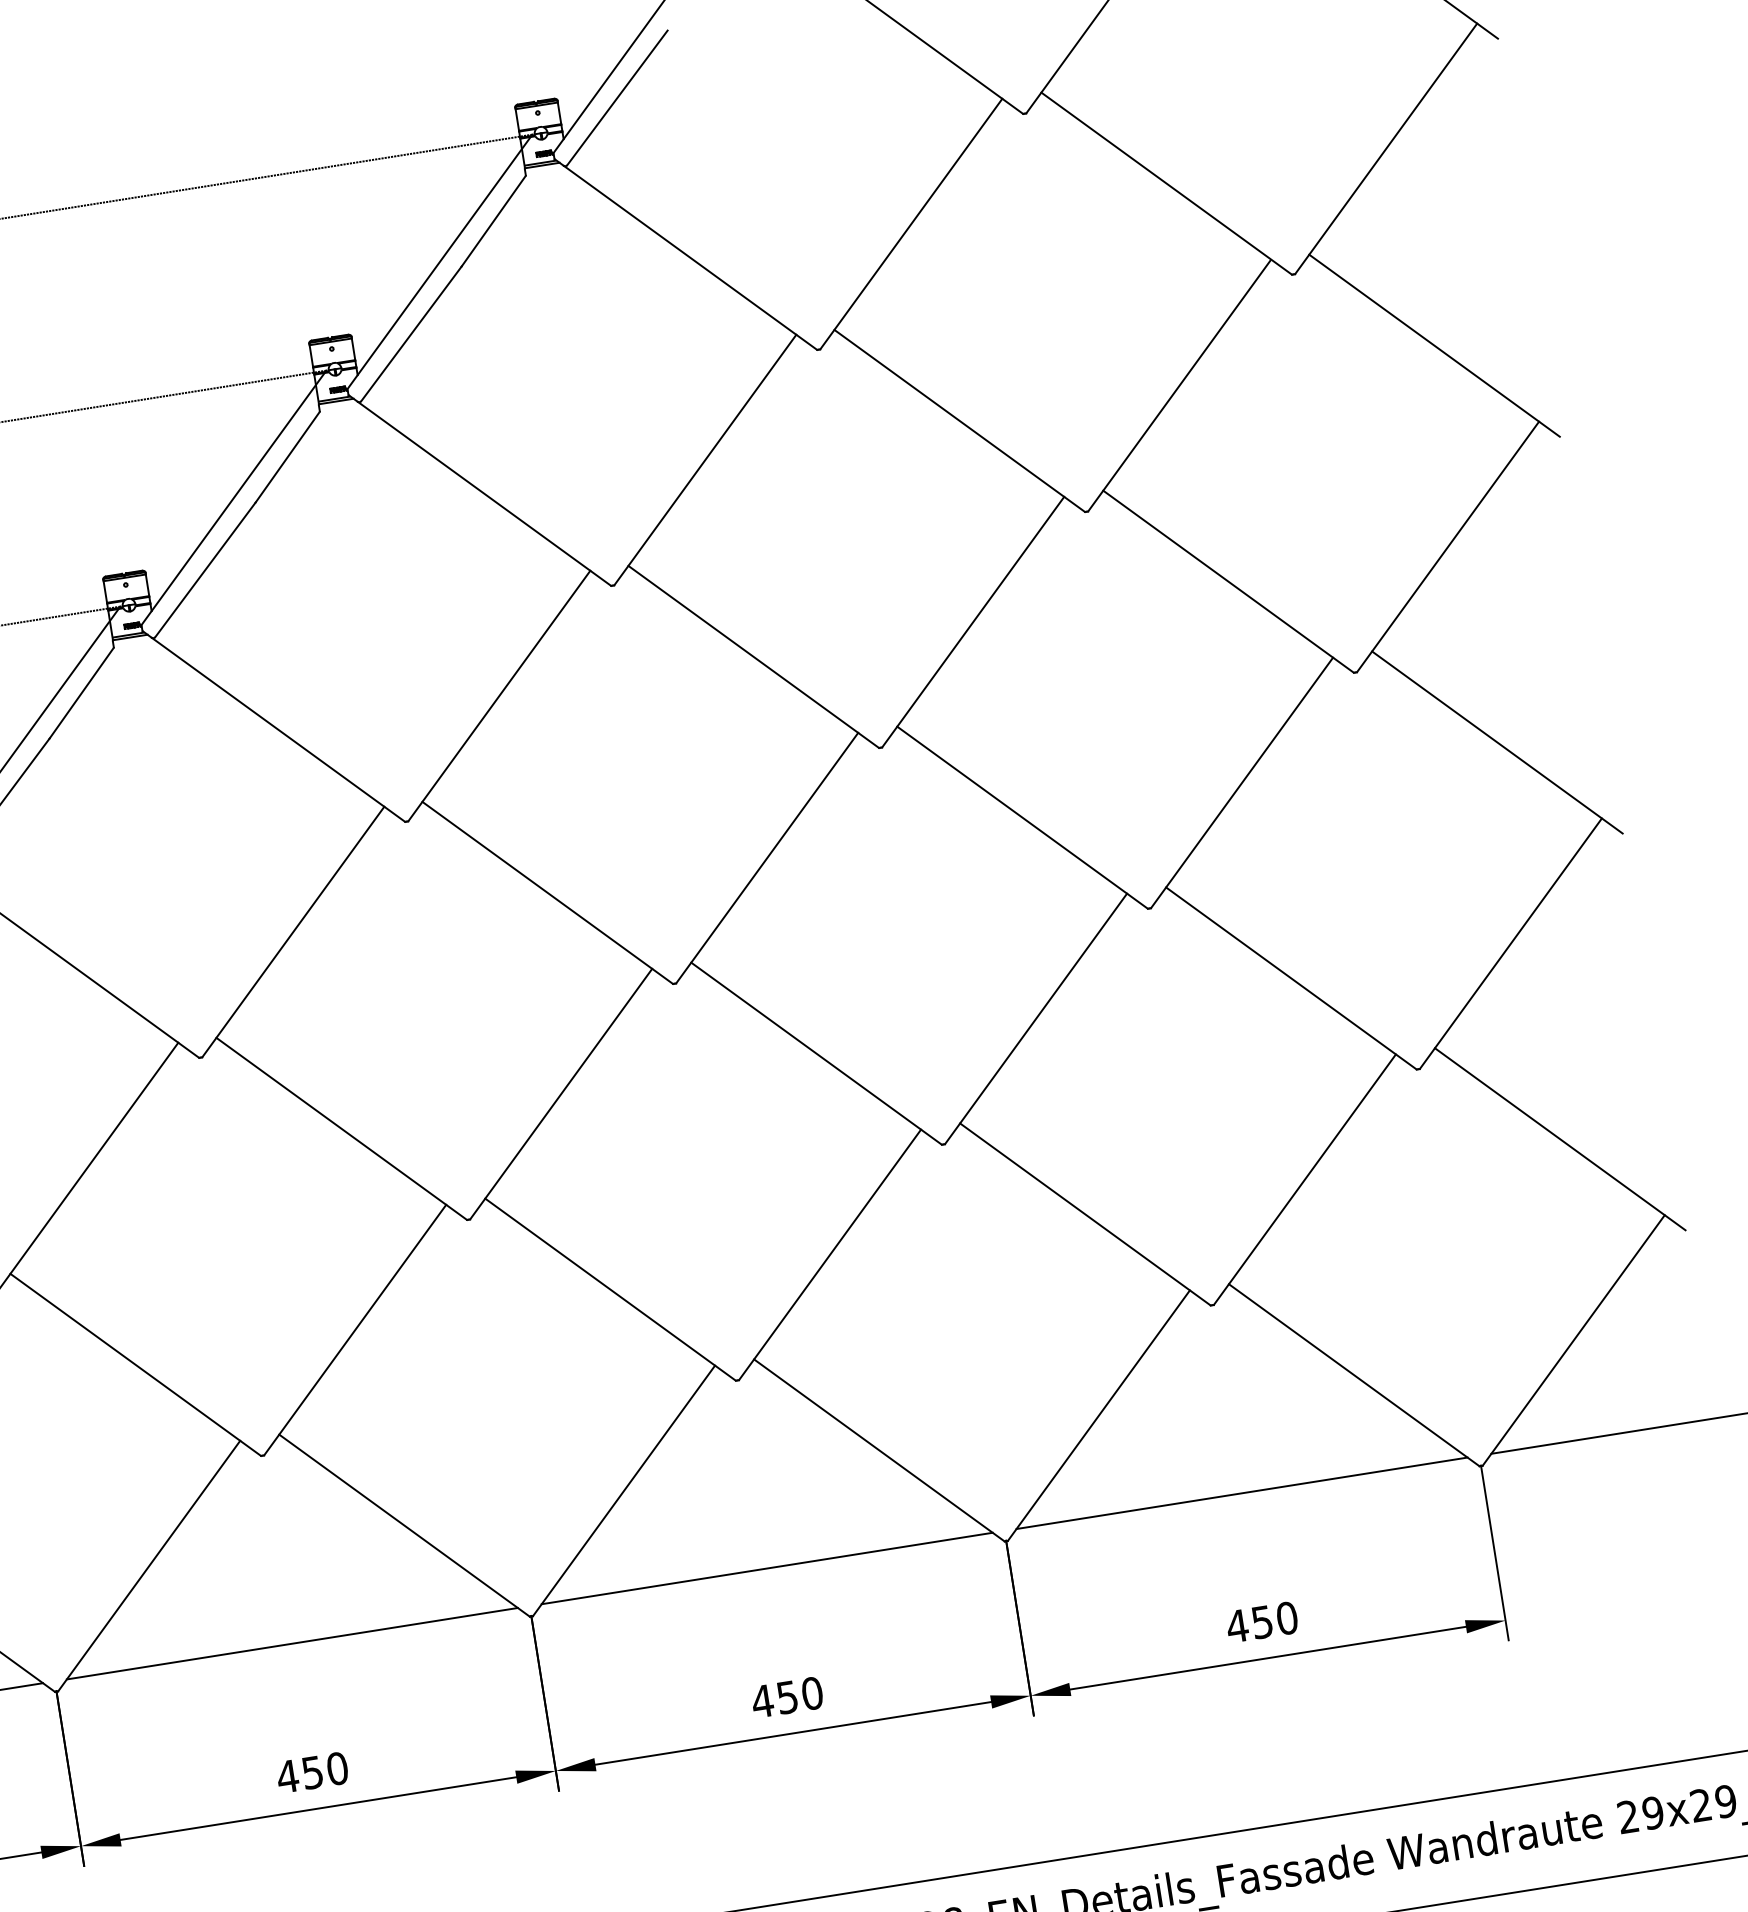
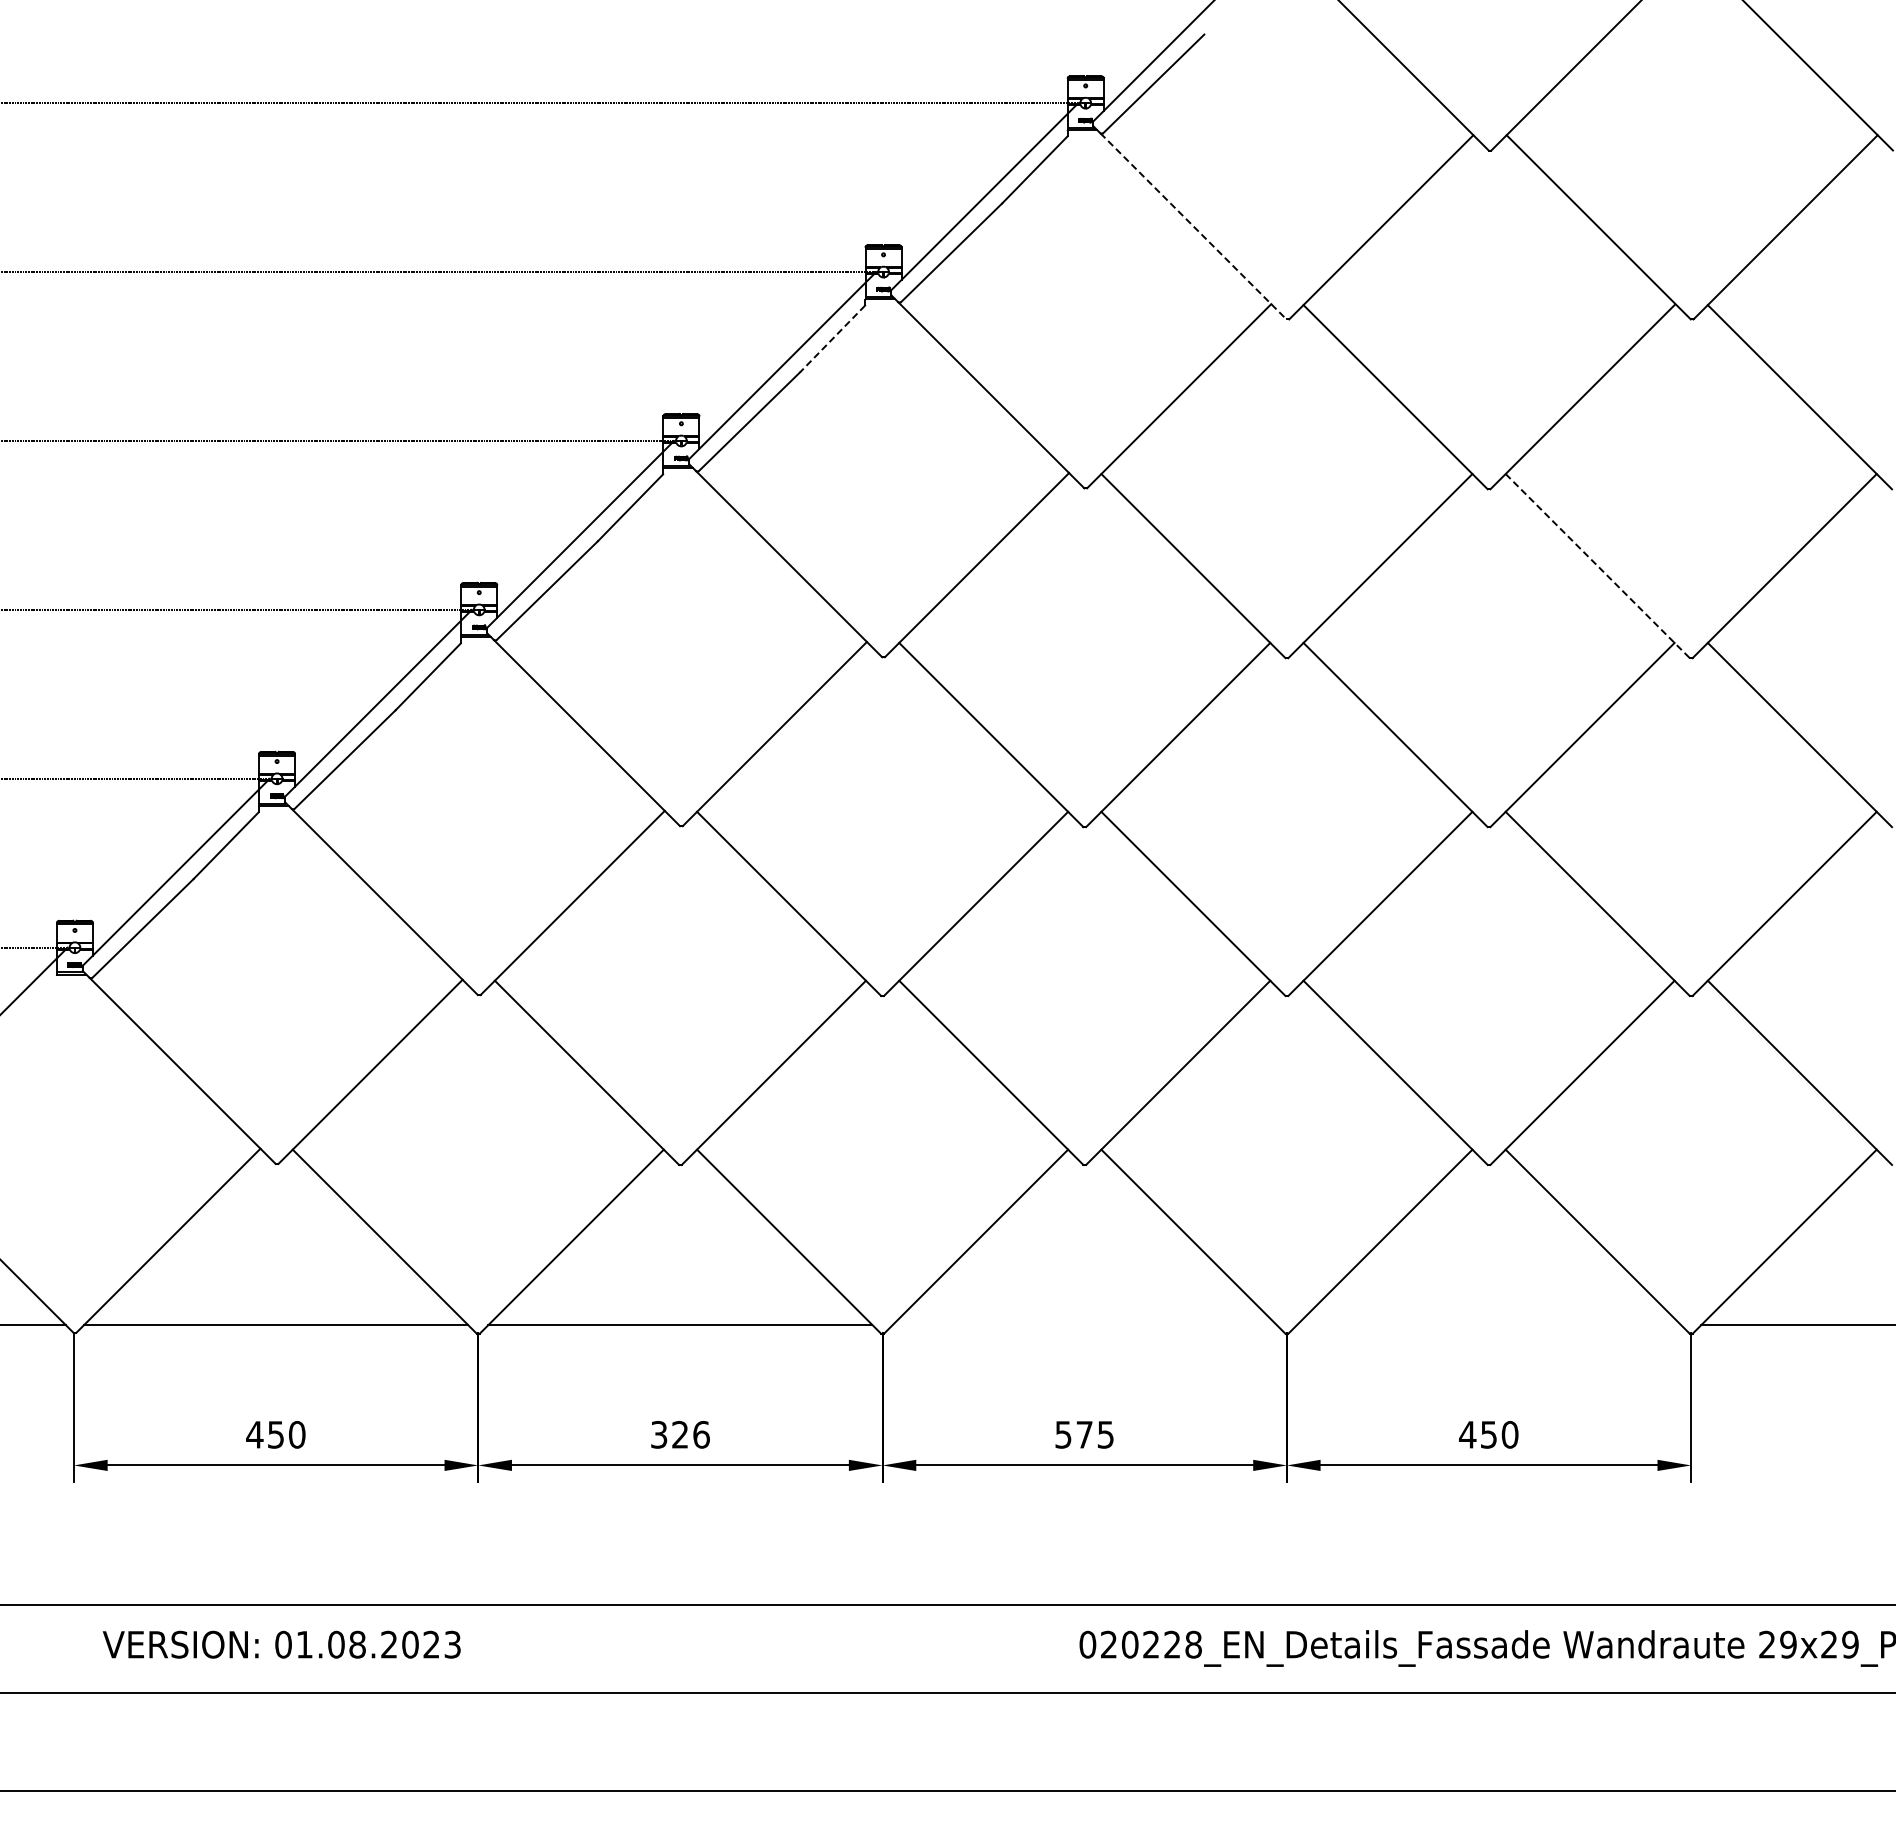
line: (690, 258) -> (1193, 226), solid -> dashed
line: (287, 457) -> (832, 339), solid -> dashed
line: (1229, 582) -> (1598, 566), solid -> dashed
line: (1242, 1493) -> (1489, 1325), removed
line: (766, 1569) -> (1084, 1325), removed
text: (787, 1697) -> (1084, 1434), 450 -> 575
text: (311, 1772) -> (679, 1434), 450 -> 326

